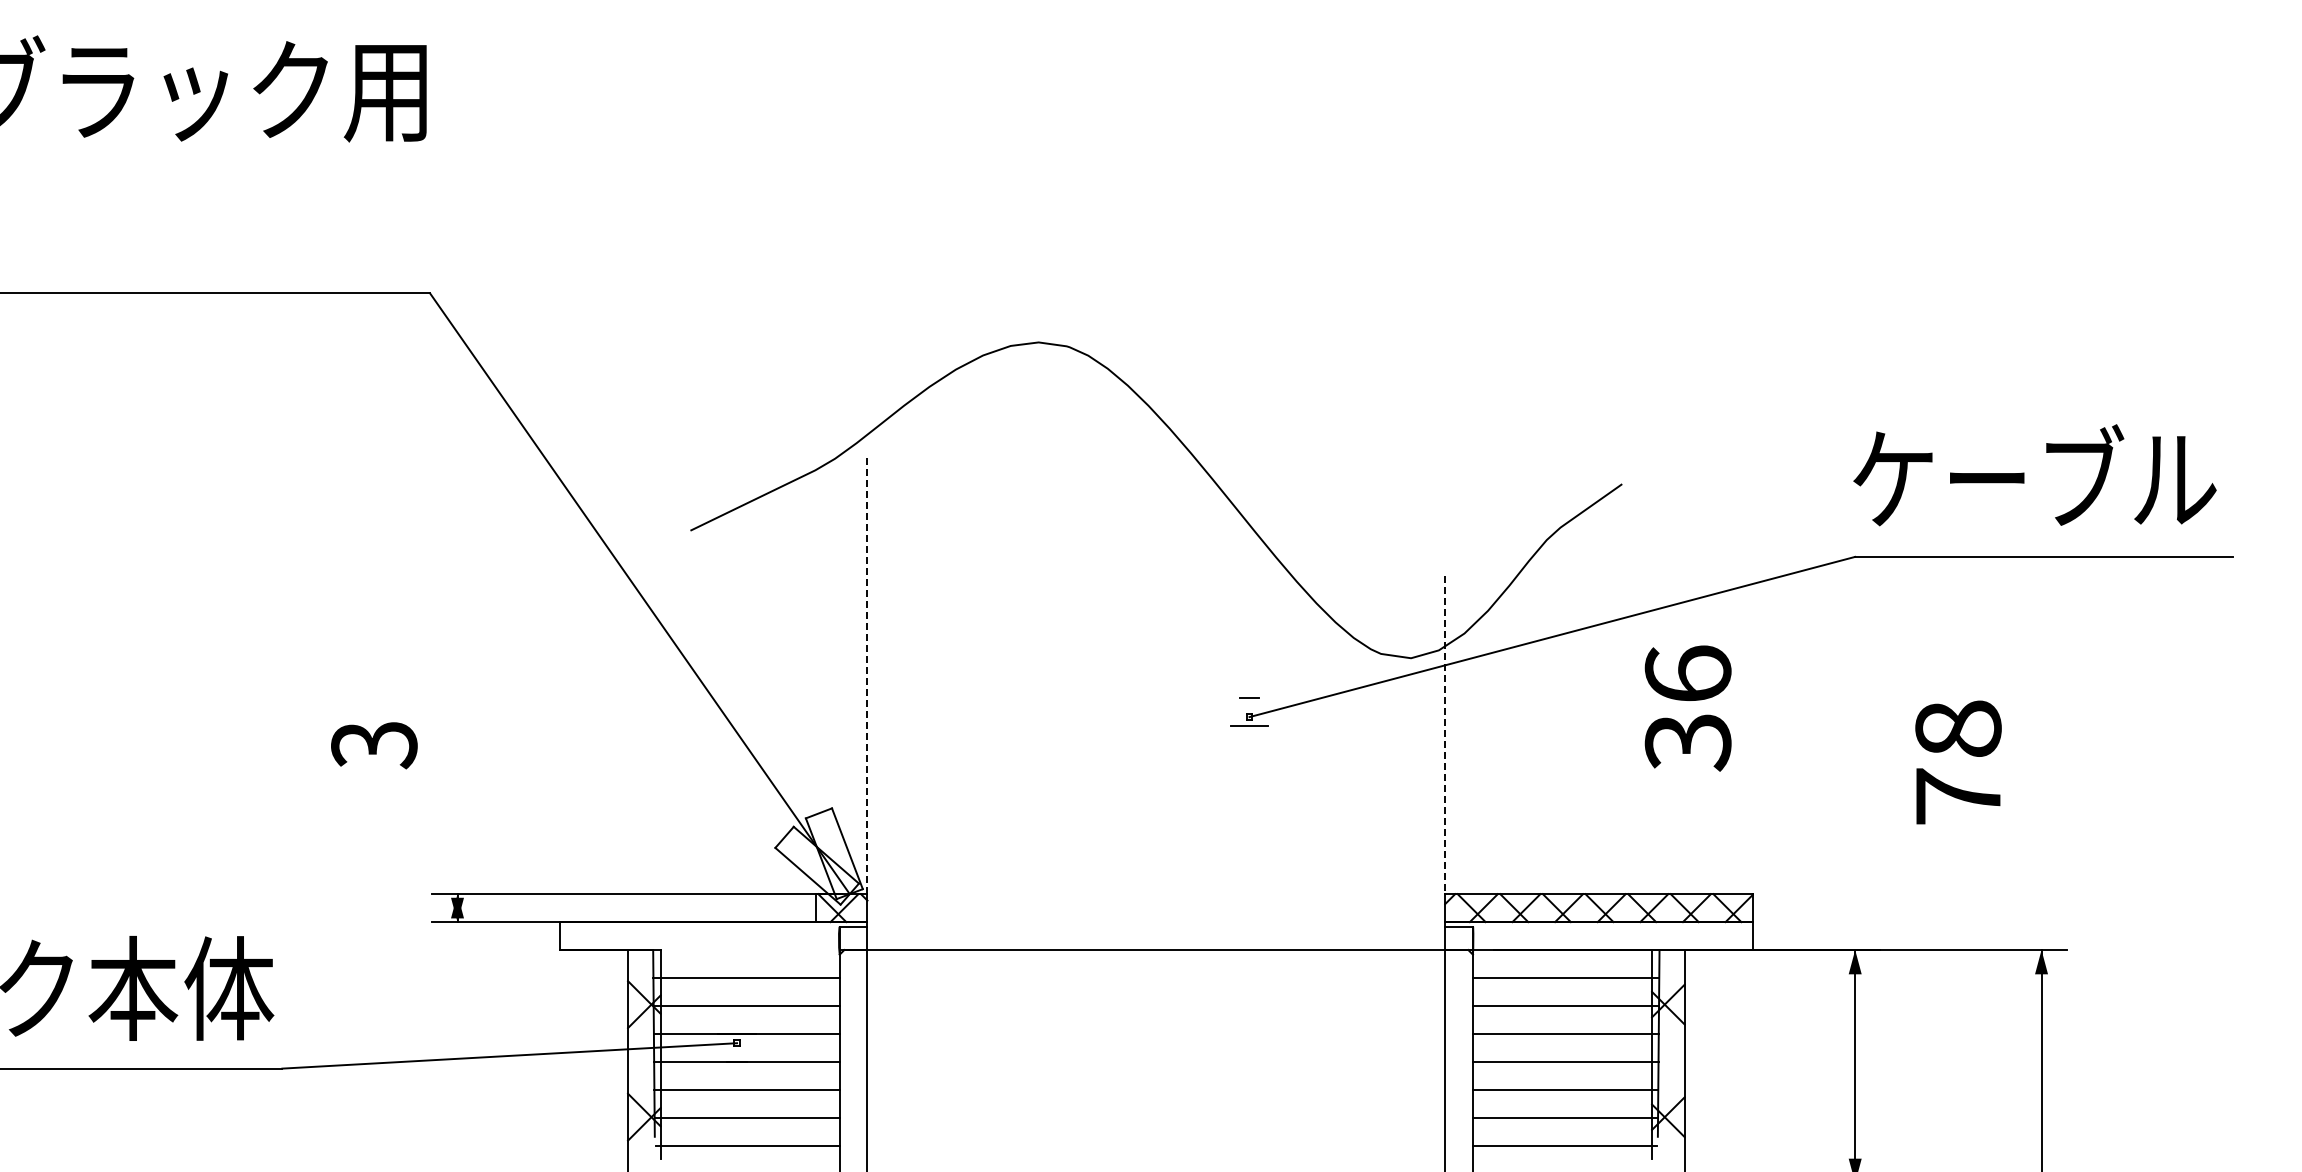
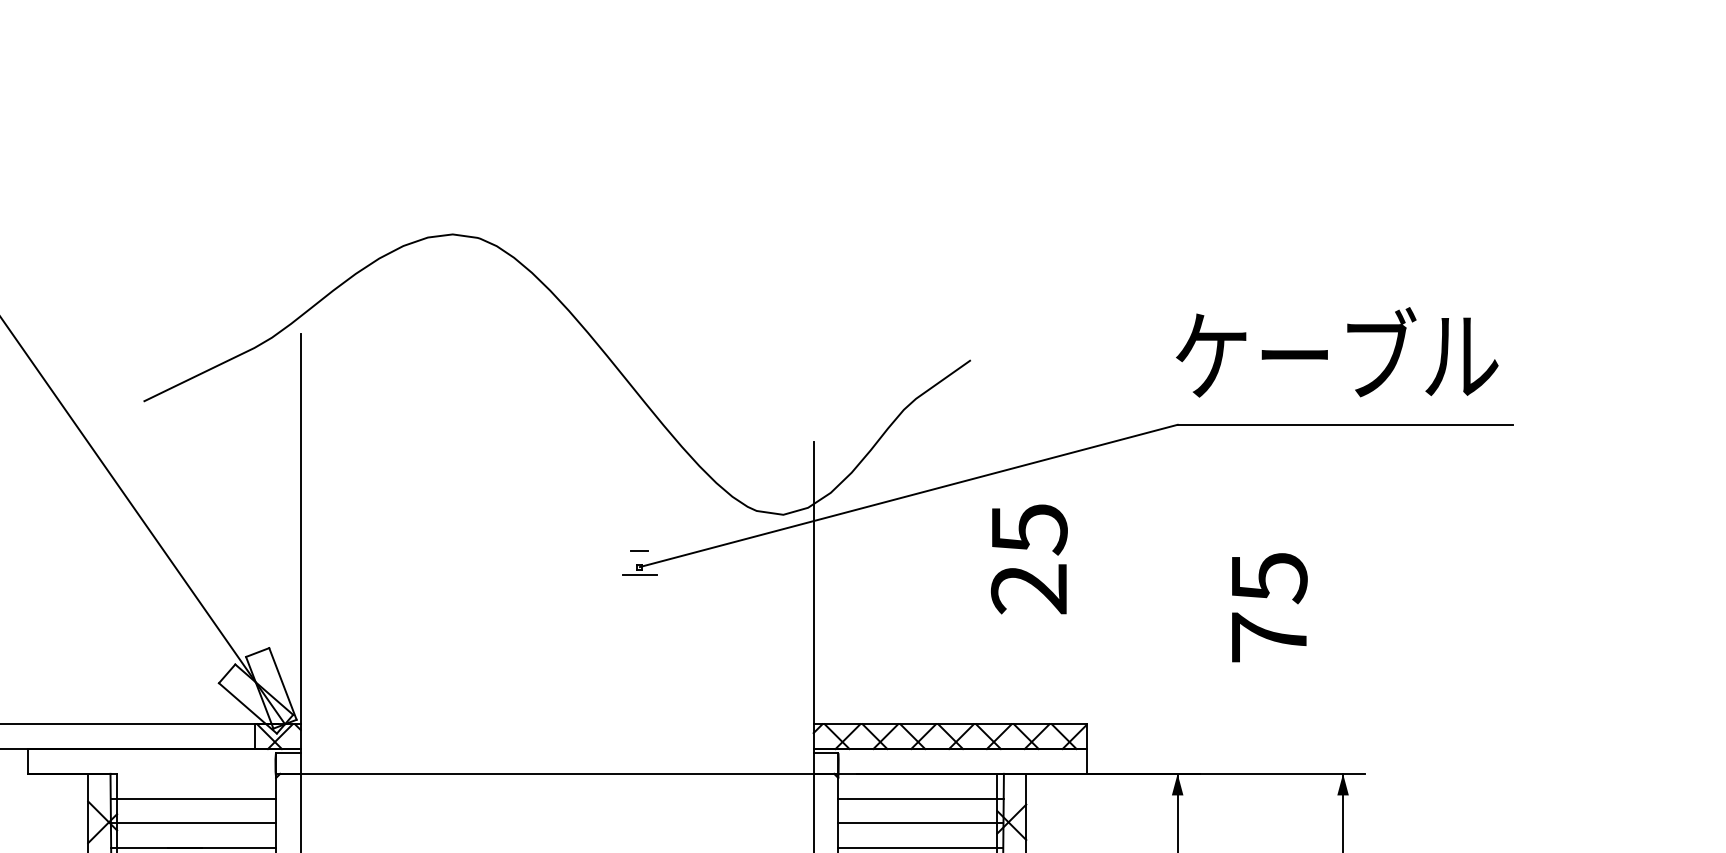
line: (867, 674) -> (300, 529), dashed -> solid
text: (1687, 708) -> (1028, 559), 36 -> 25
text: (1958, 729) -> (1269, 578), 78 -> 75
line: (1445, 735) -> (813, 583), dashed -> solid

